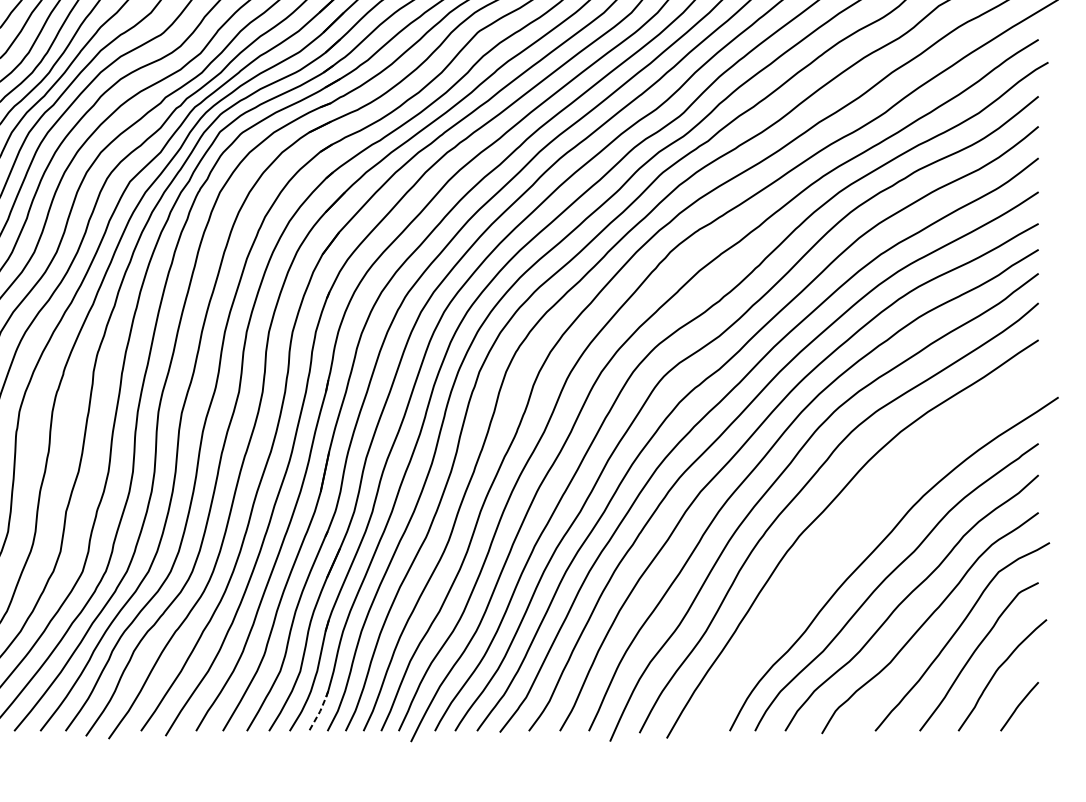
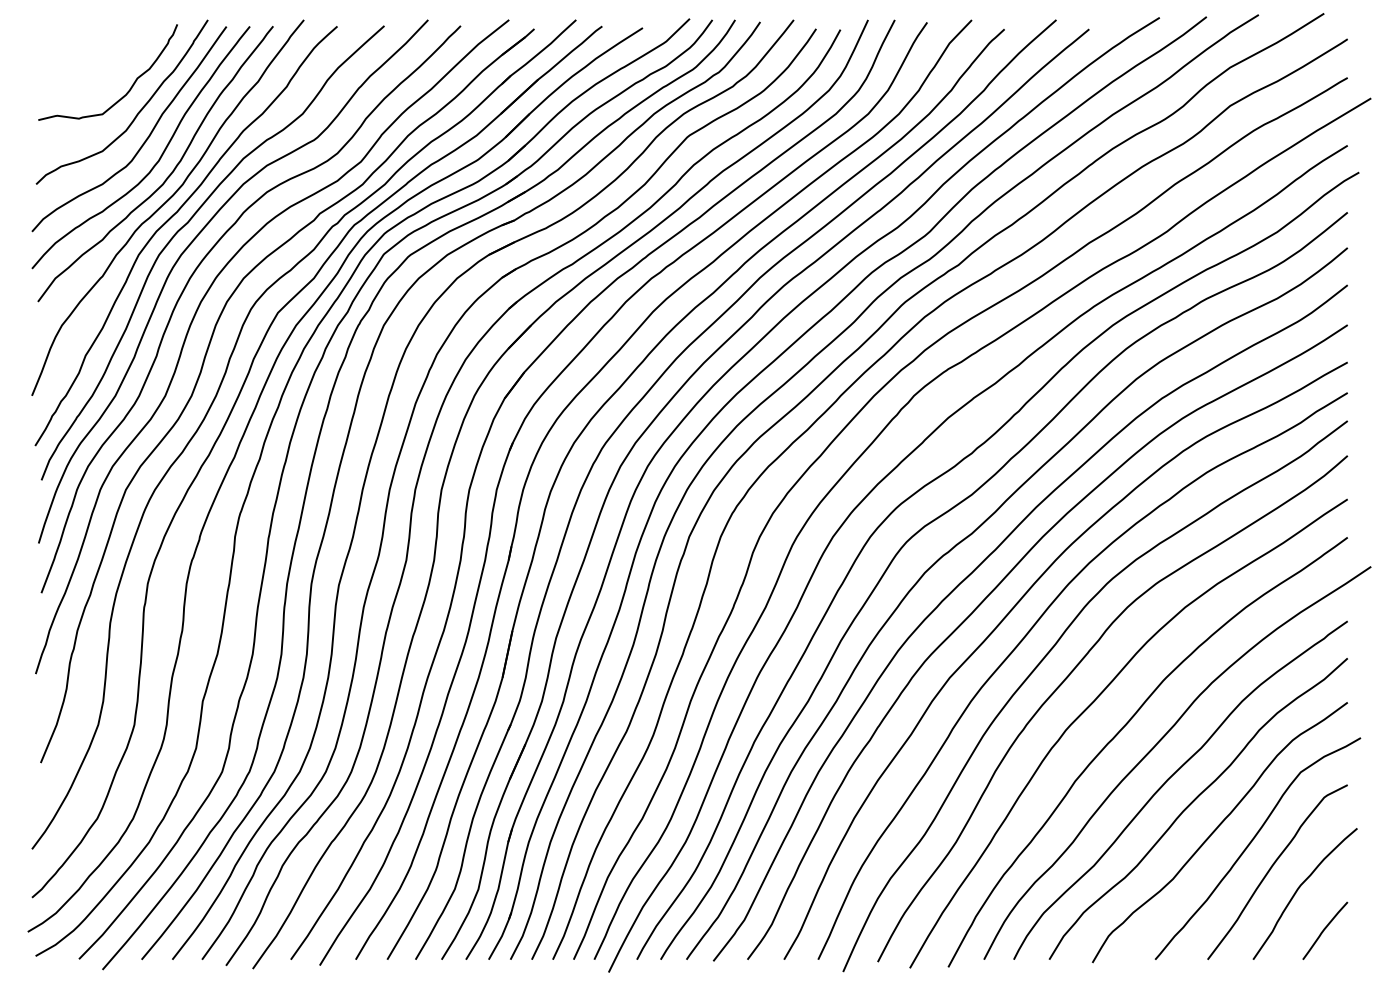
curve: (844, 539) -> (1119, 733), added
line: (319, 711) -> (501, 936), dashed -> solid

